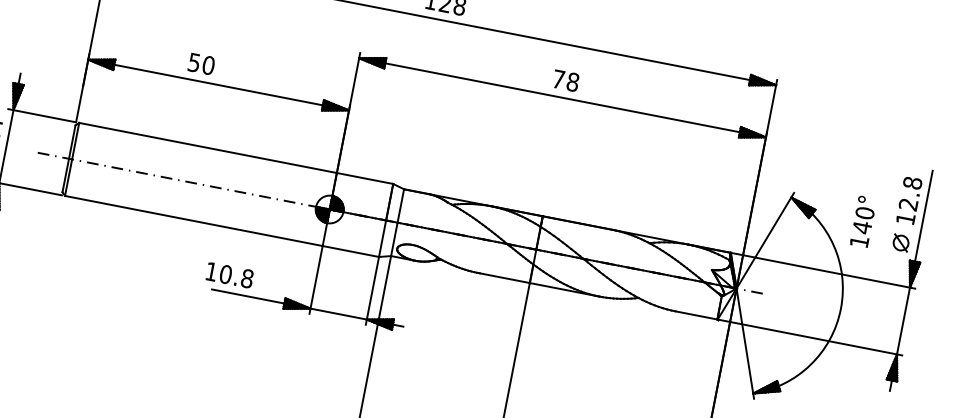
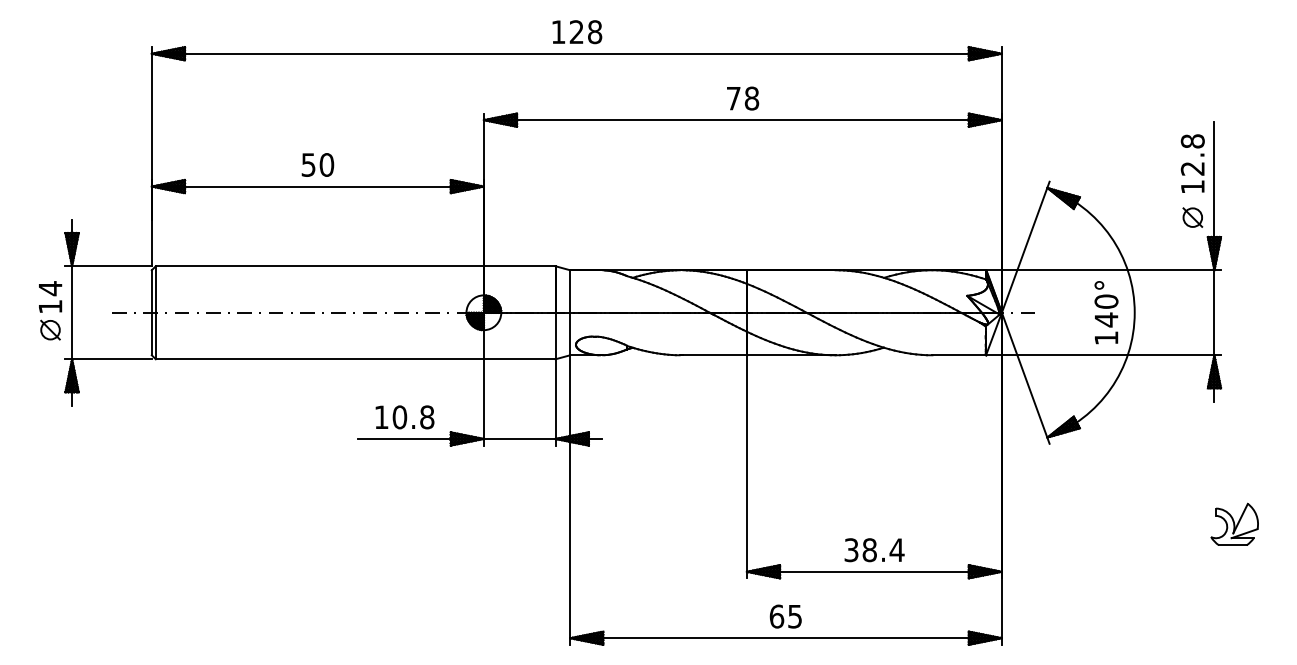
text: (201, 63) -> (317, 164), moved
text: (863, 221) -> (1106, 312), moved
text: (229, 275) -> (404, 417), moved

